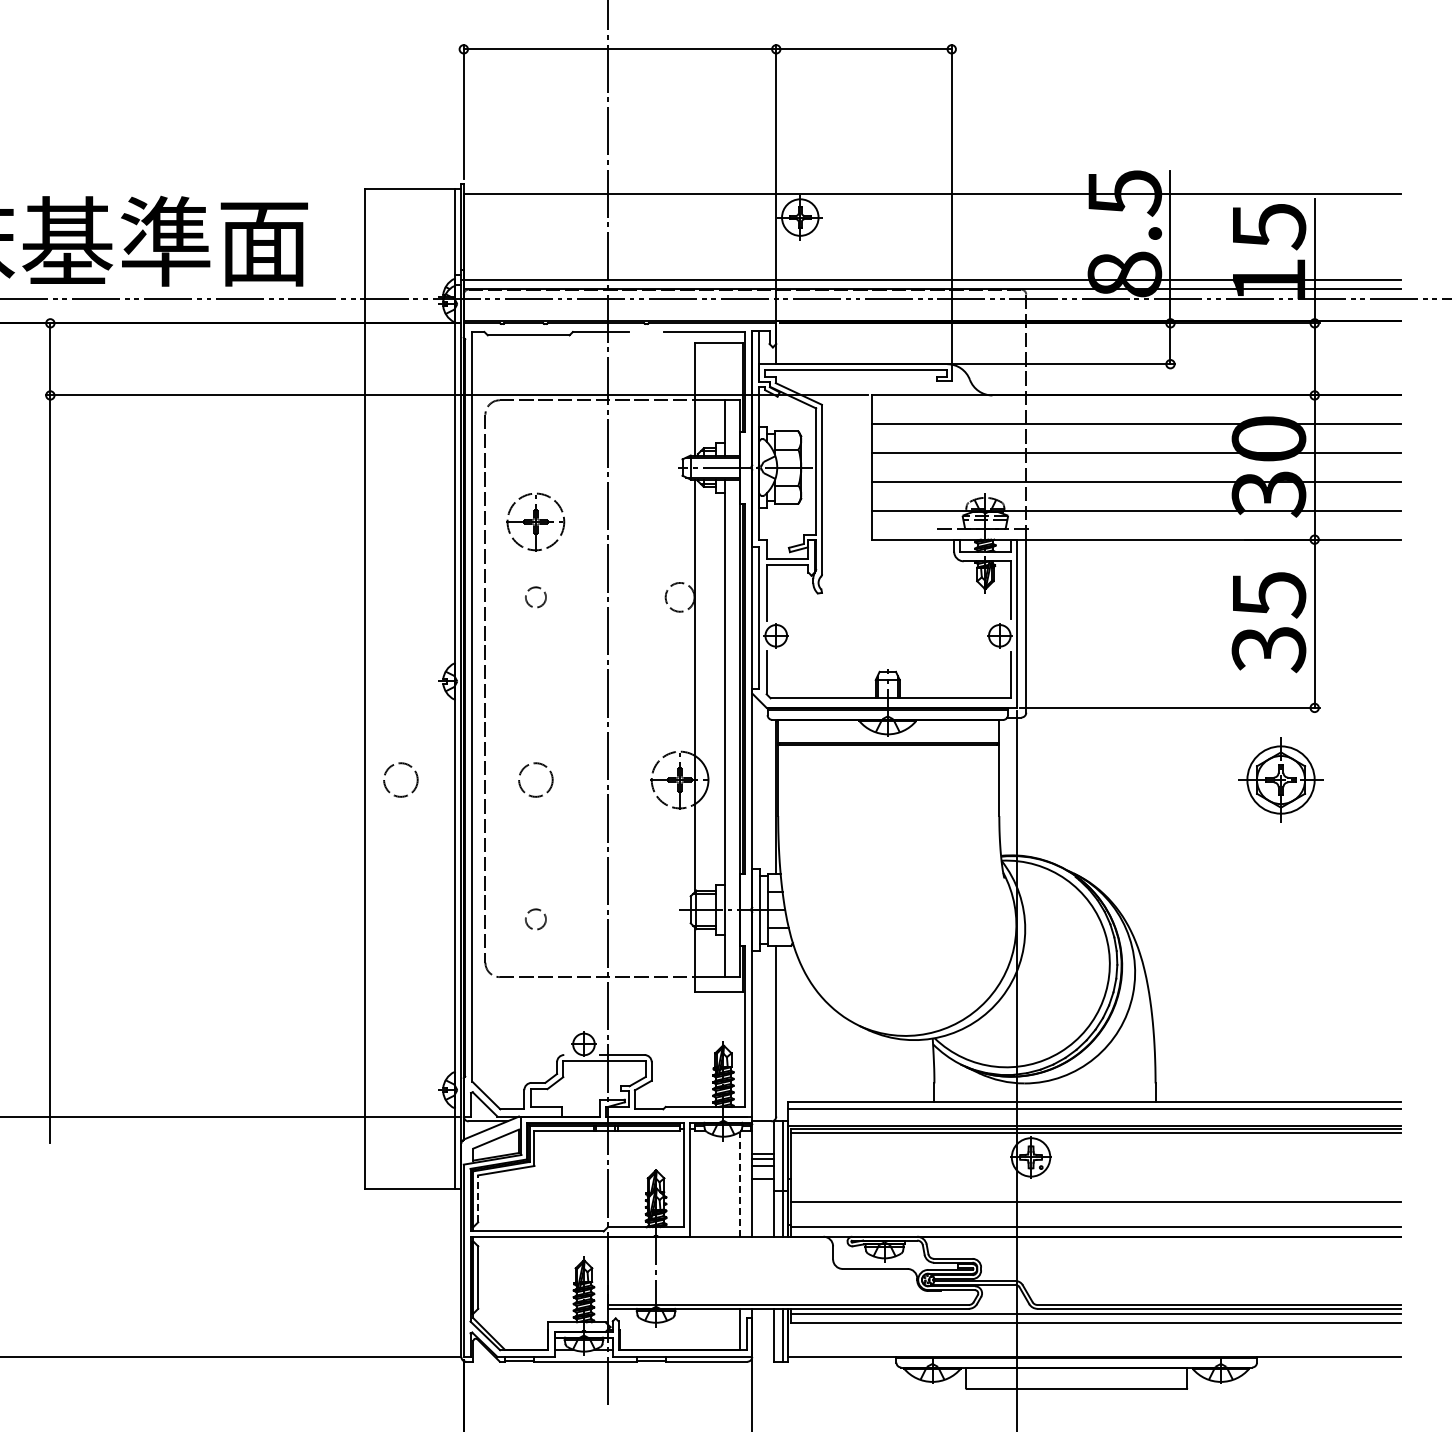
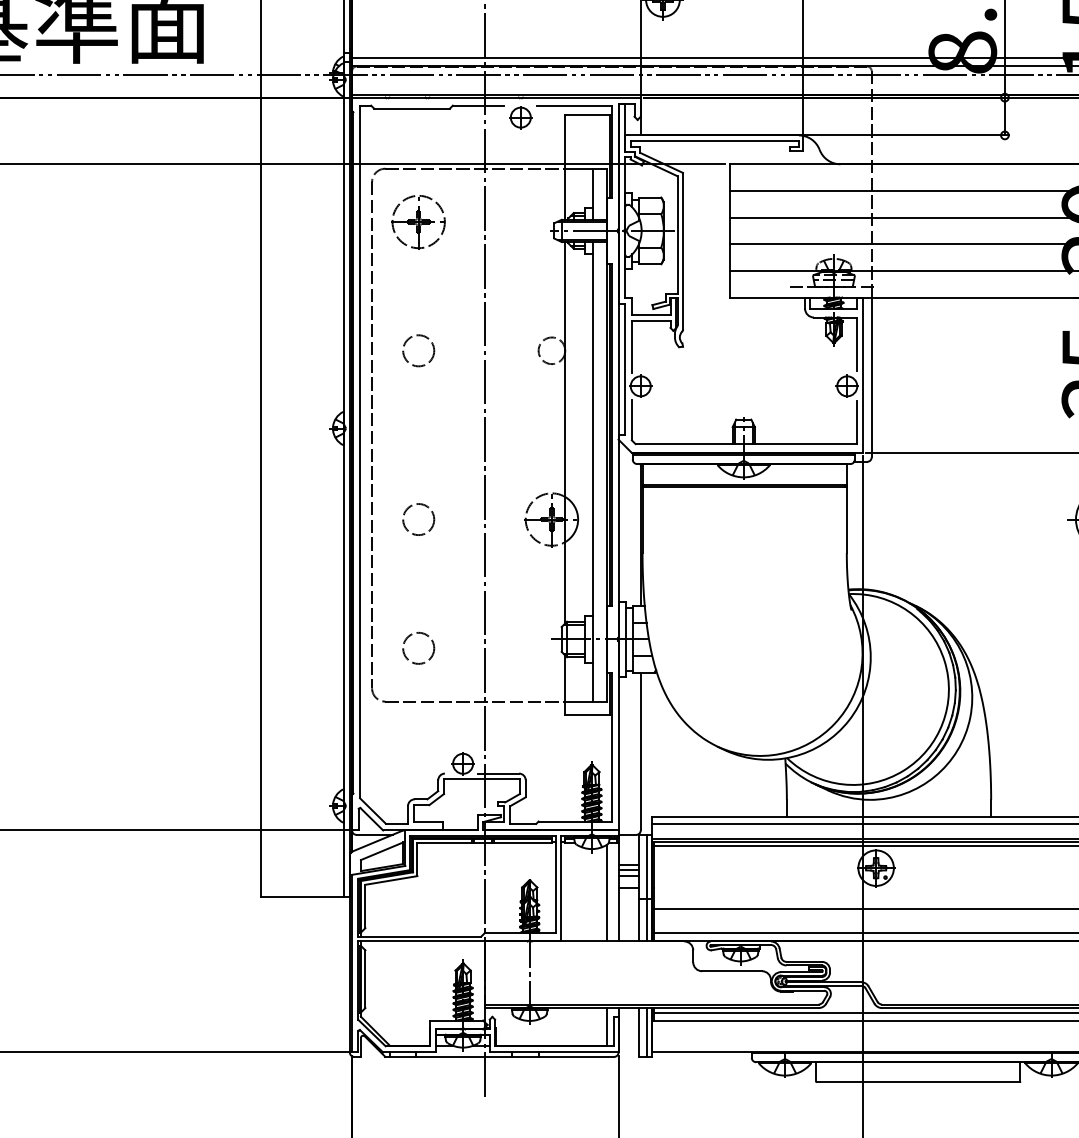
part: (646, 344) -> (520, 117), added
part: (535, 521) -> (418, 221), moved
circle: (535, 597) -> (418, 350), size x1.67
circle: (400, 779) -> (293, 519), removed
circle: (535, 919) -> (418, 648), size x1.67
line: (740, 1183) -> (607, 892), dashed -> solid
line: (478, 1198) -> (365, 906), dashed -> solid

